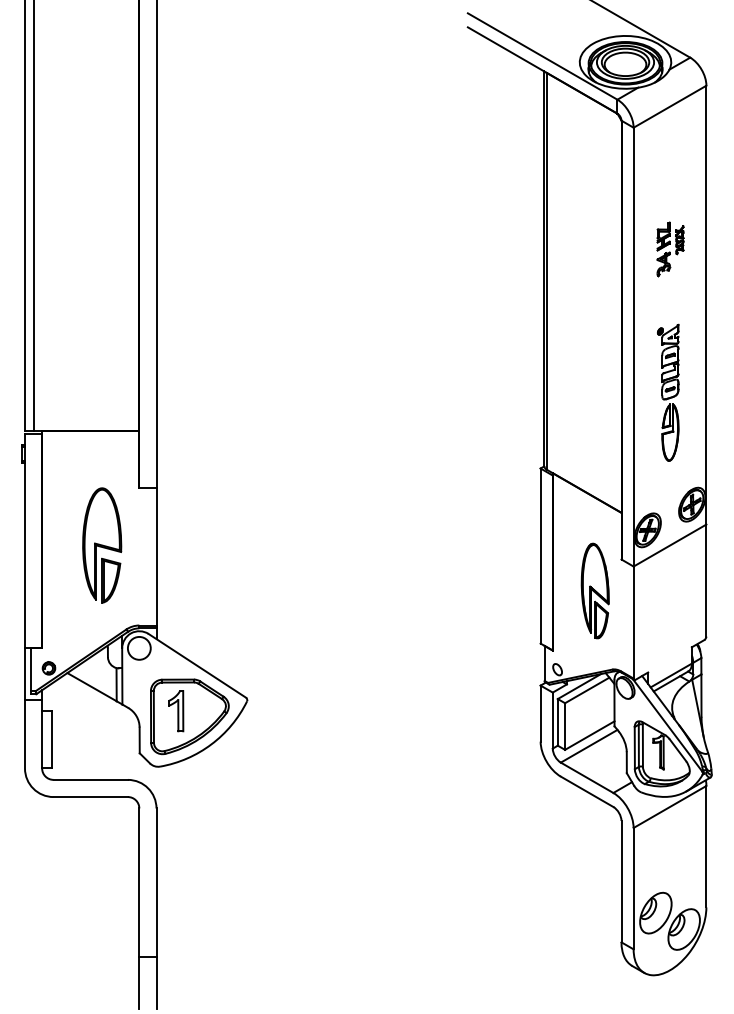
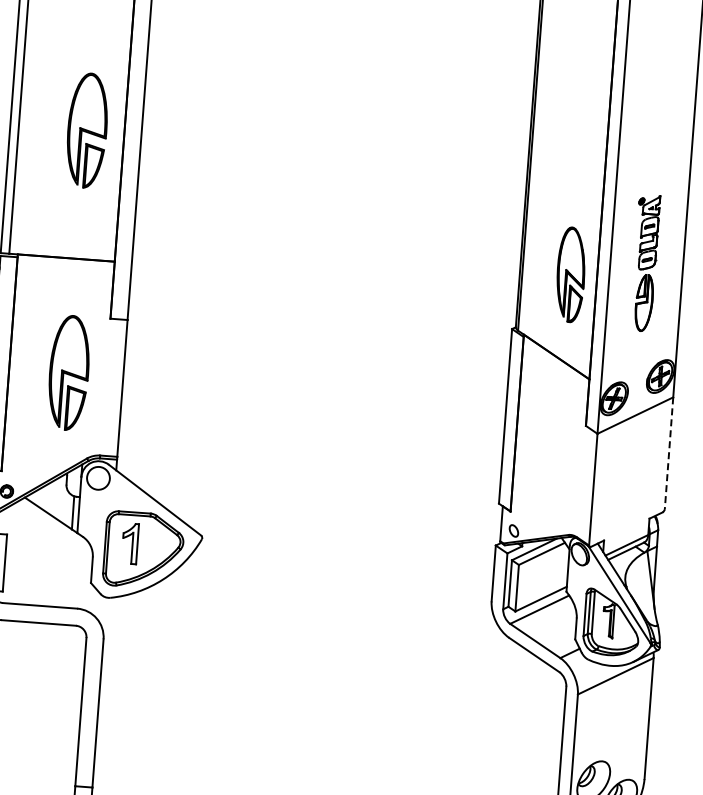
part: (670, 249) -> (658, 120), removed
part: (102, 302) -> (87, 130), added
line: (706, 581) -> (669, 454), solid -> dashed
part: (594, 590) -> (570, 274), moved

